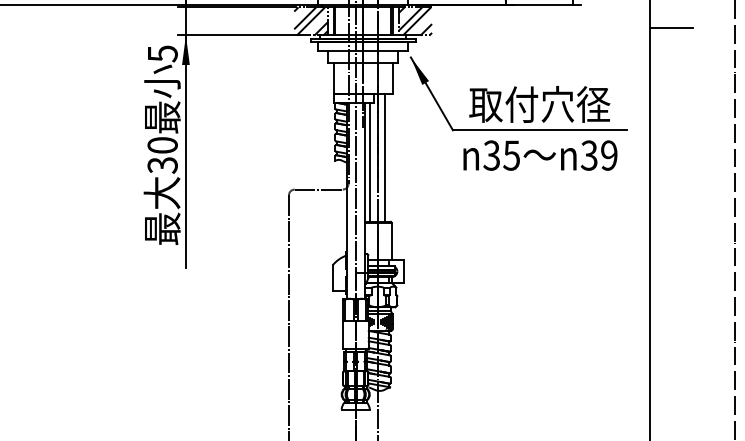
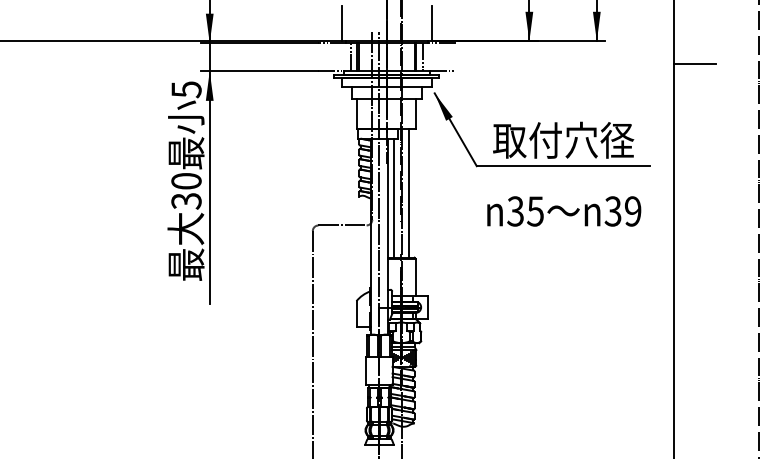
hatch: (310, 21) -> (334, 57), removed
hatch: (414, 21) -> (438, 57), removed
text: (540, 155) -> (564, 211), moved

